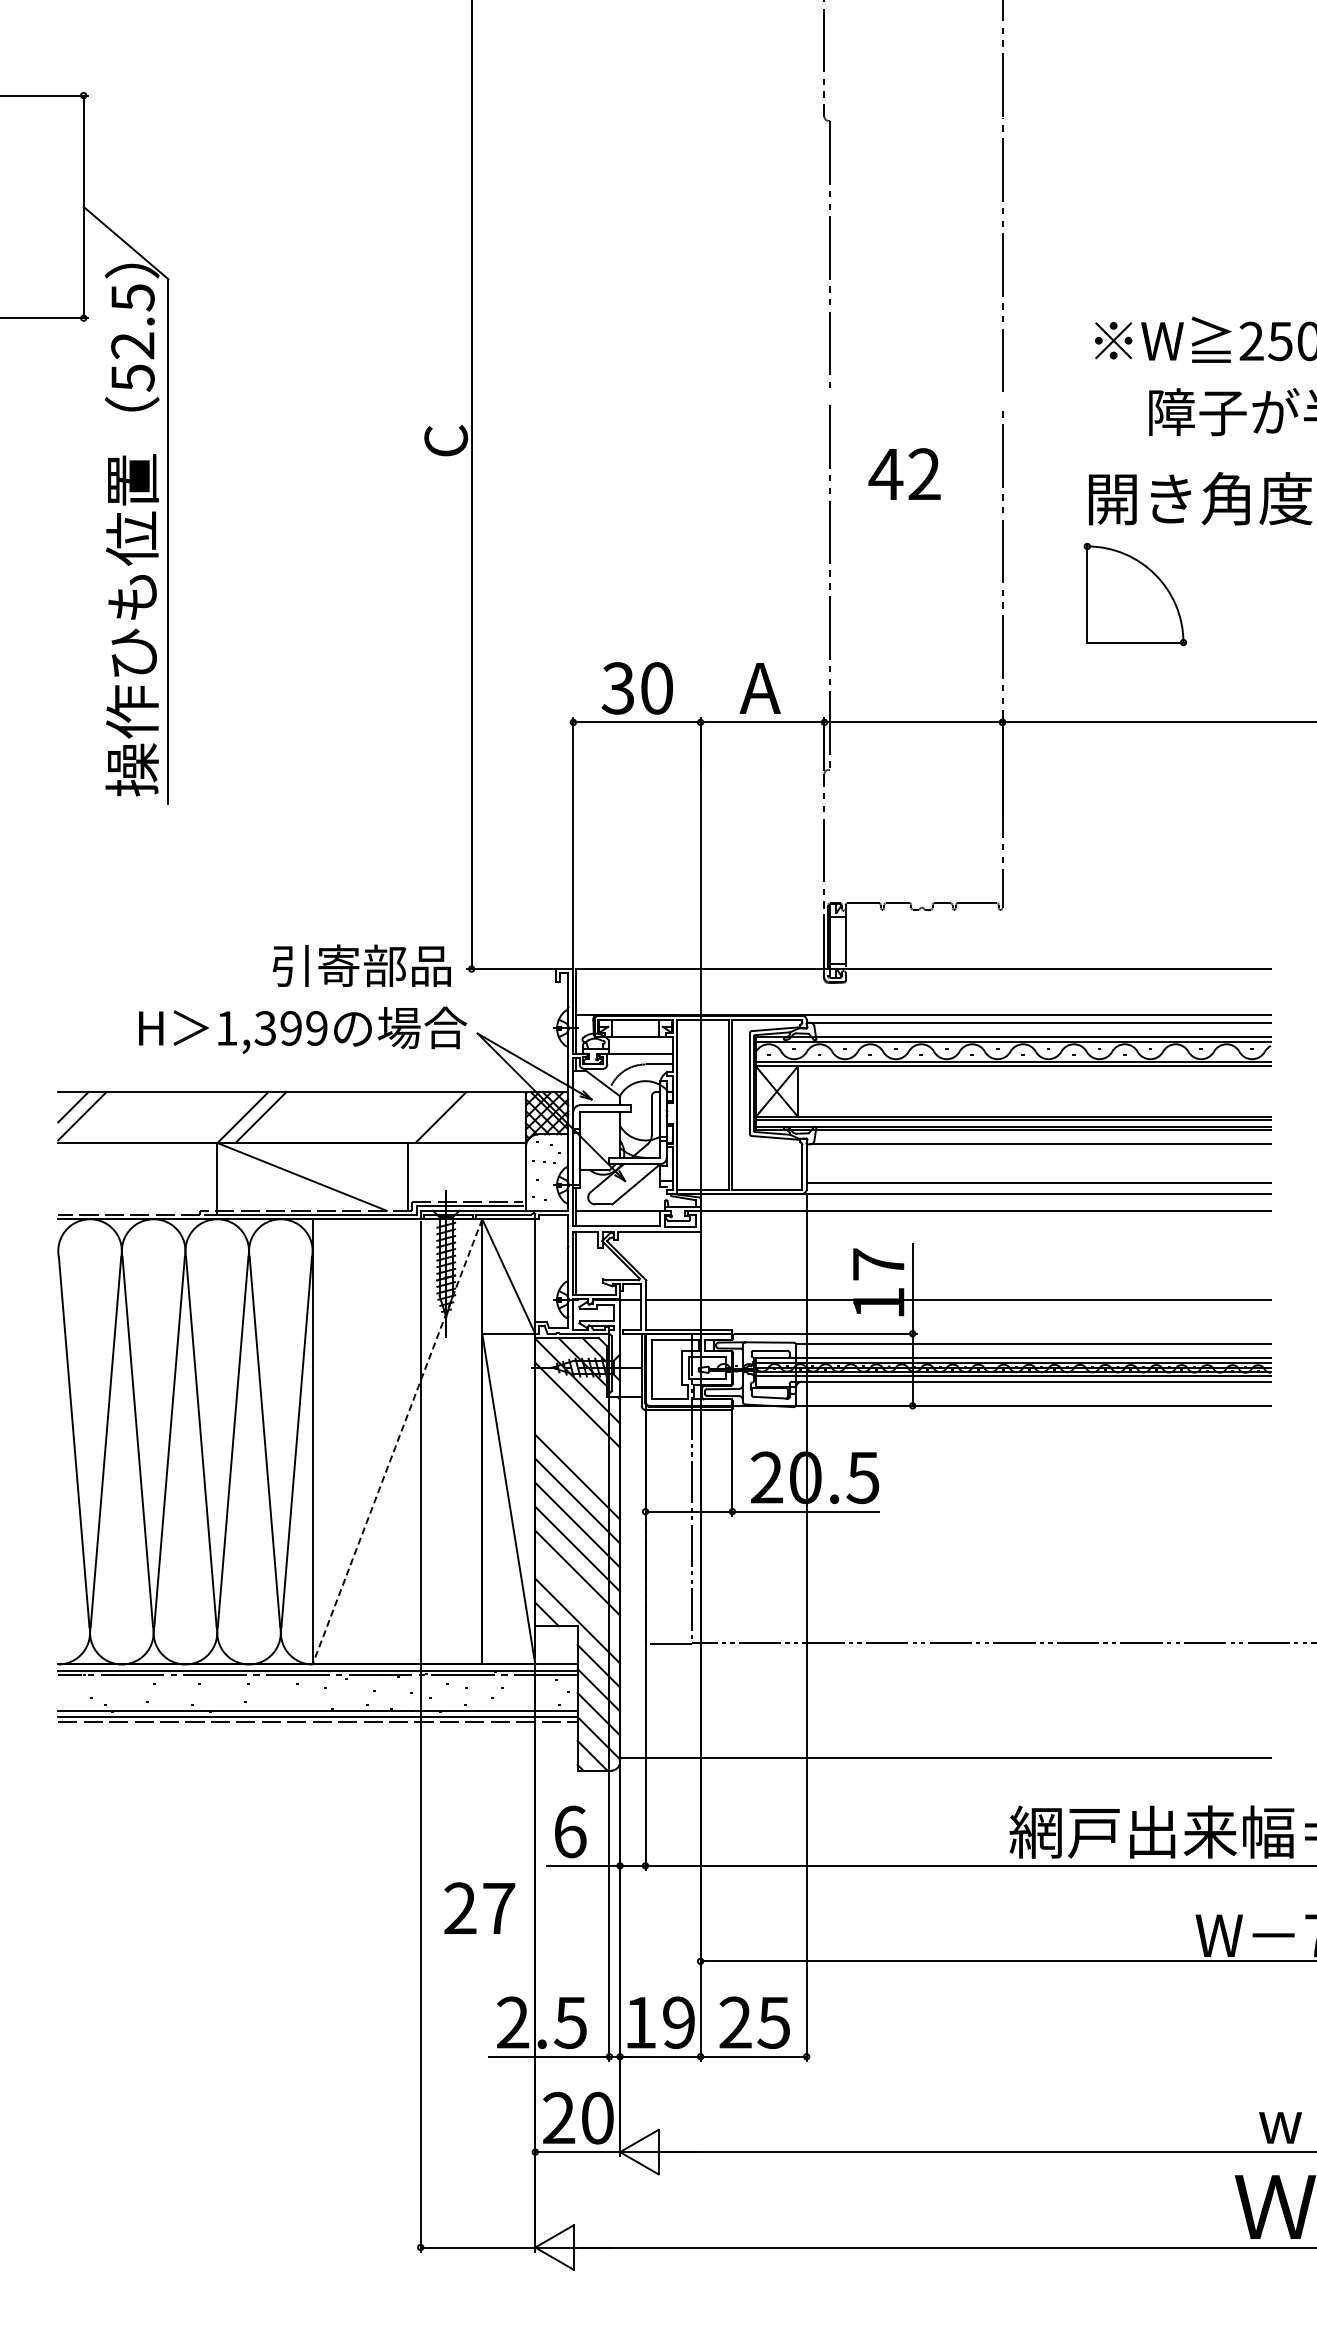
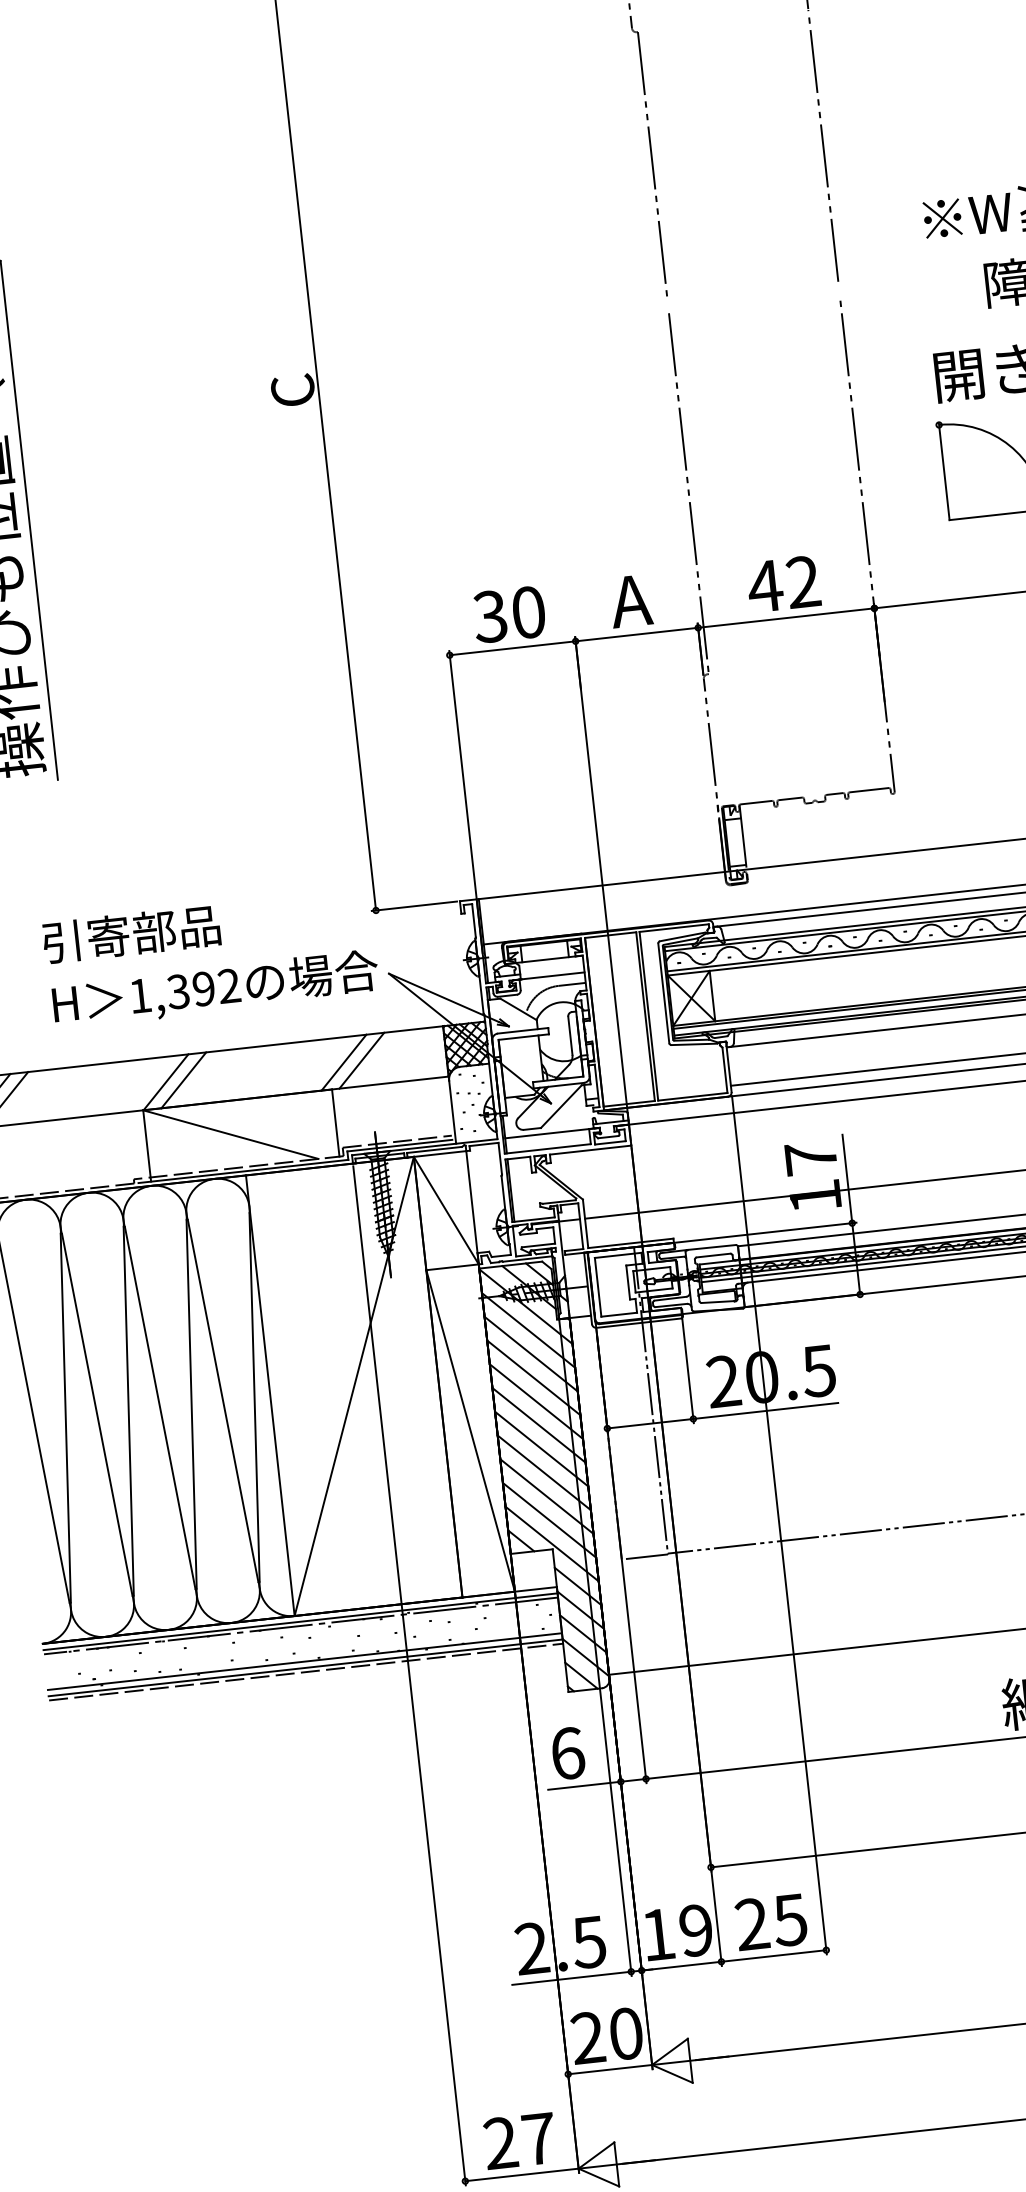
text: (904, 473) -> (783, 583), moved
text: (361, 965) -> (131, 933), moved
text: (316, 1028) -> (228, 986), 1,399 -> 1,392
line: (422, 1117) -> (343, 1062), added
line: (577, 1428) -> (530, 1353), added
line: (397, 1442) -> (354, 1387), dashed -> solid
line: (577, 1452) -> (533, 1377), added
line: (577, 1596) -> (549, 1519), added
text: (479, 1907) -> (519, 2140), moved

